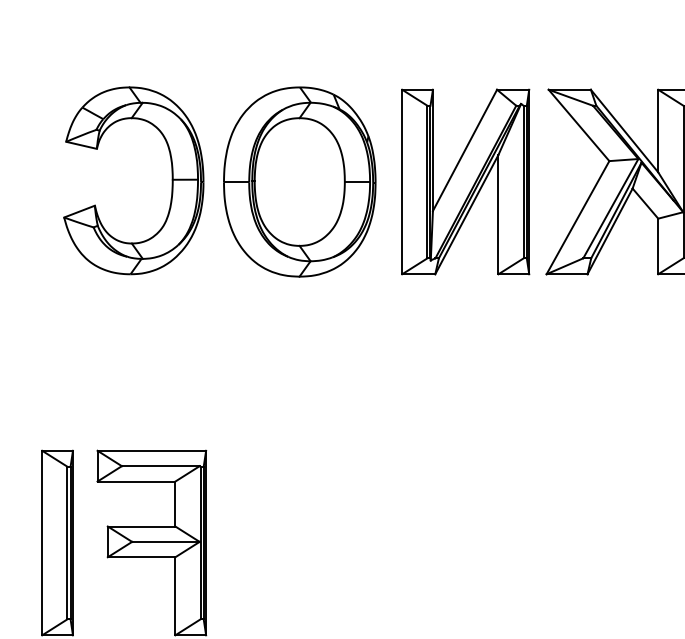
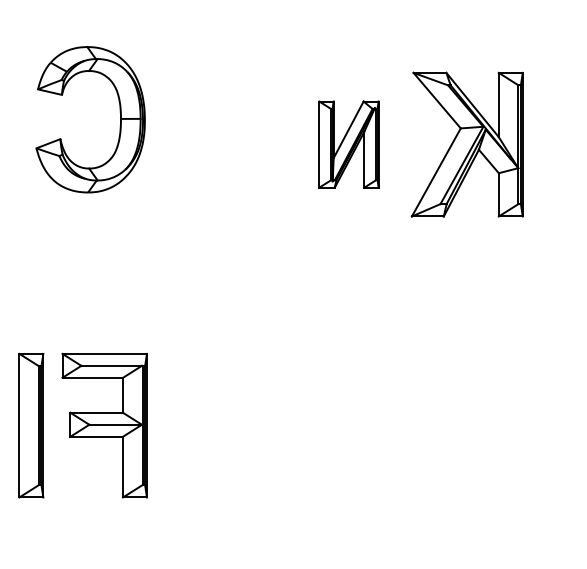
part: (299, 181) -> (219, 144), removed
part: (465, 181) -> (348, 144), size x0.6
part: (170, 189) -> (119, 126), moved

